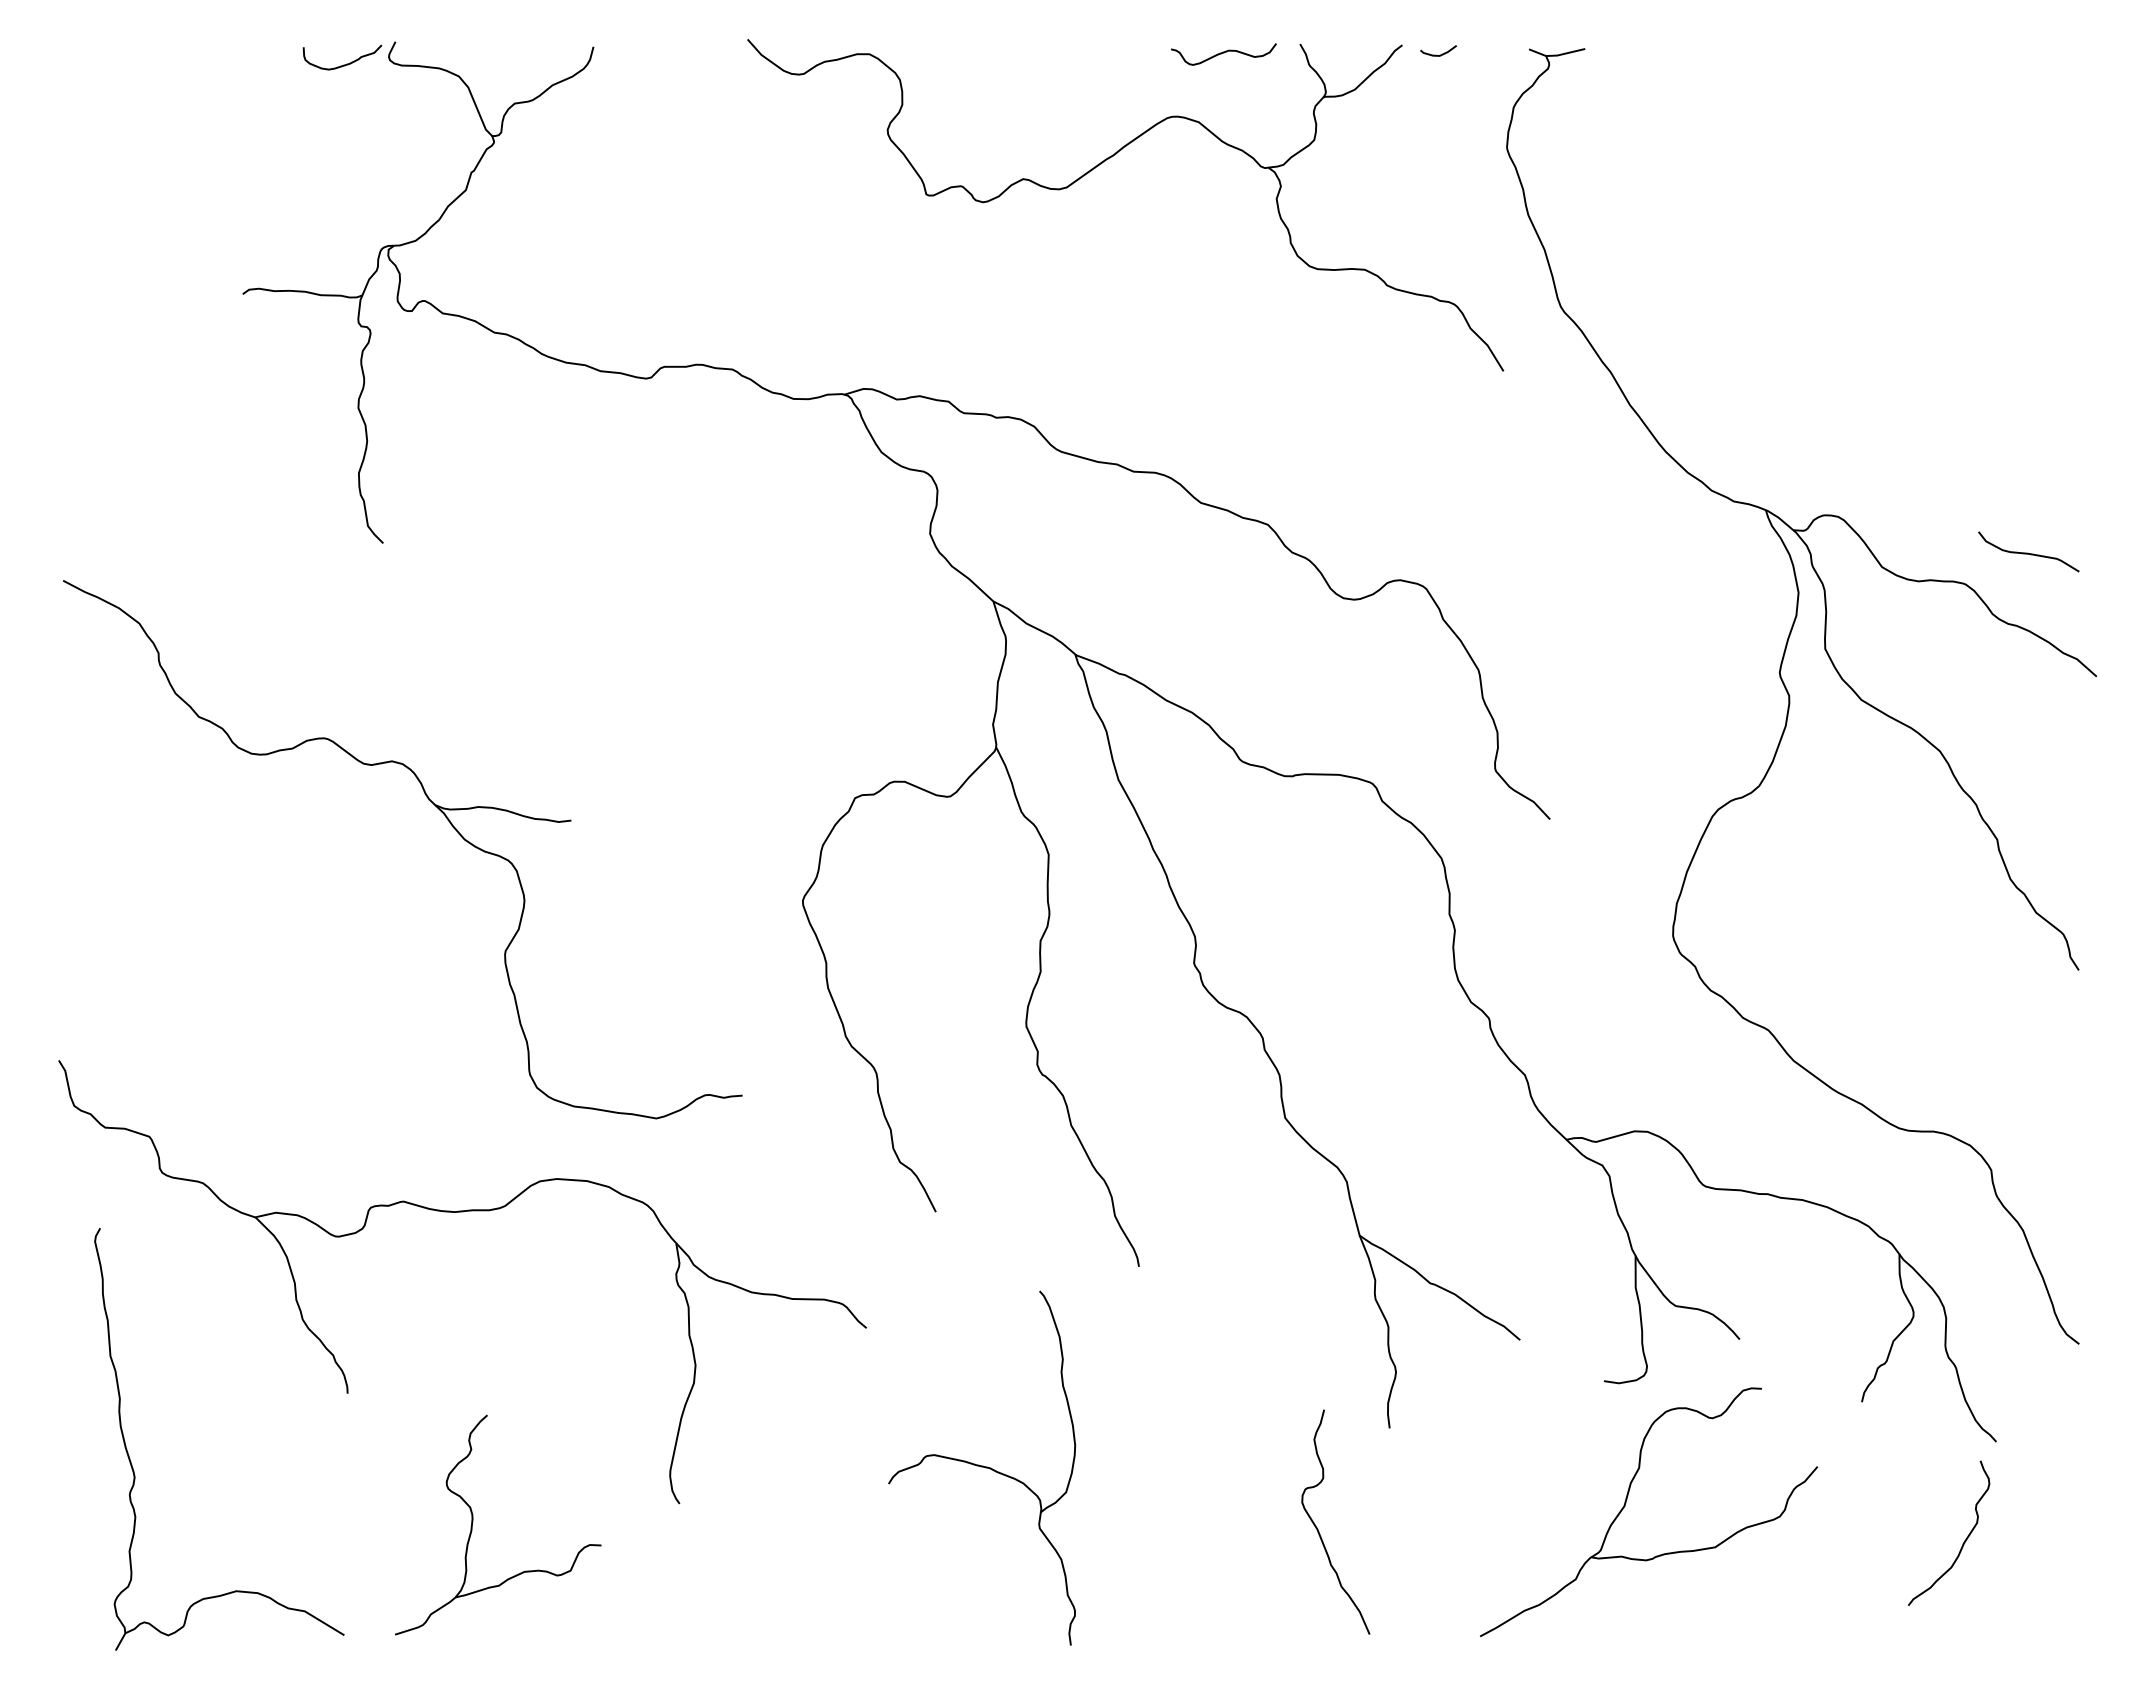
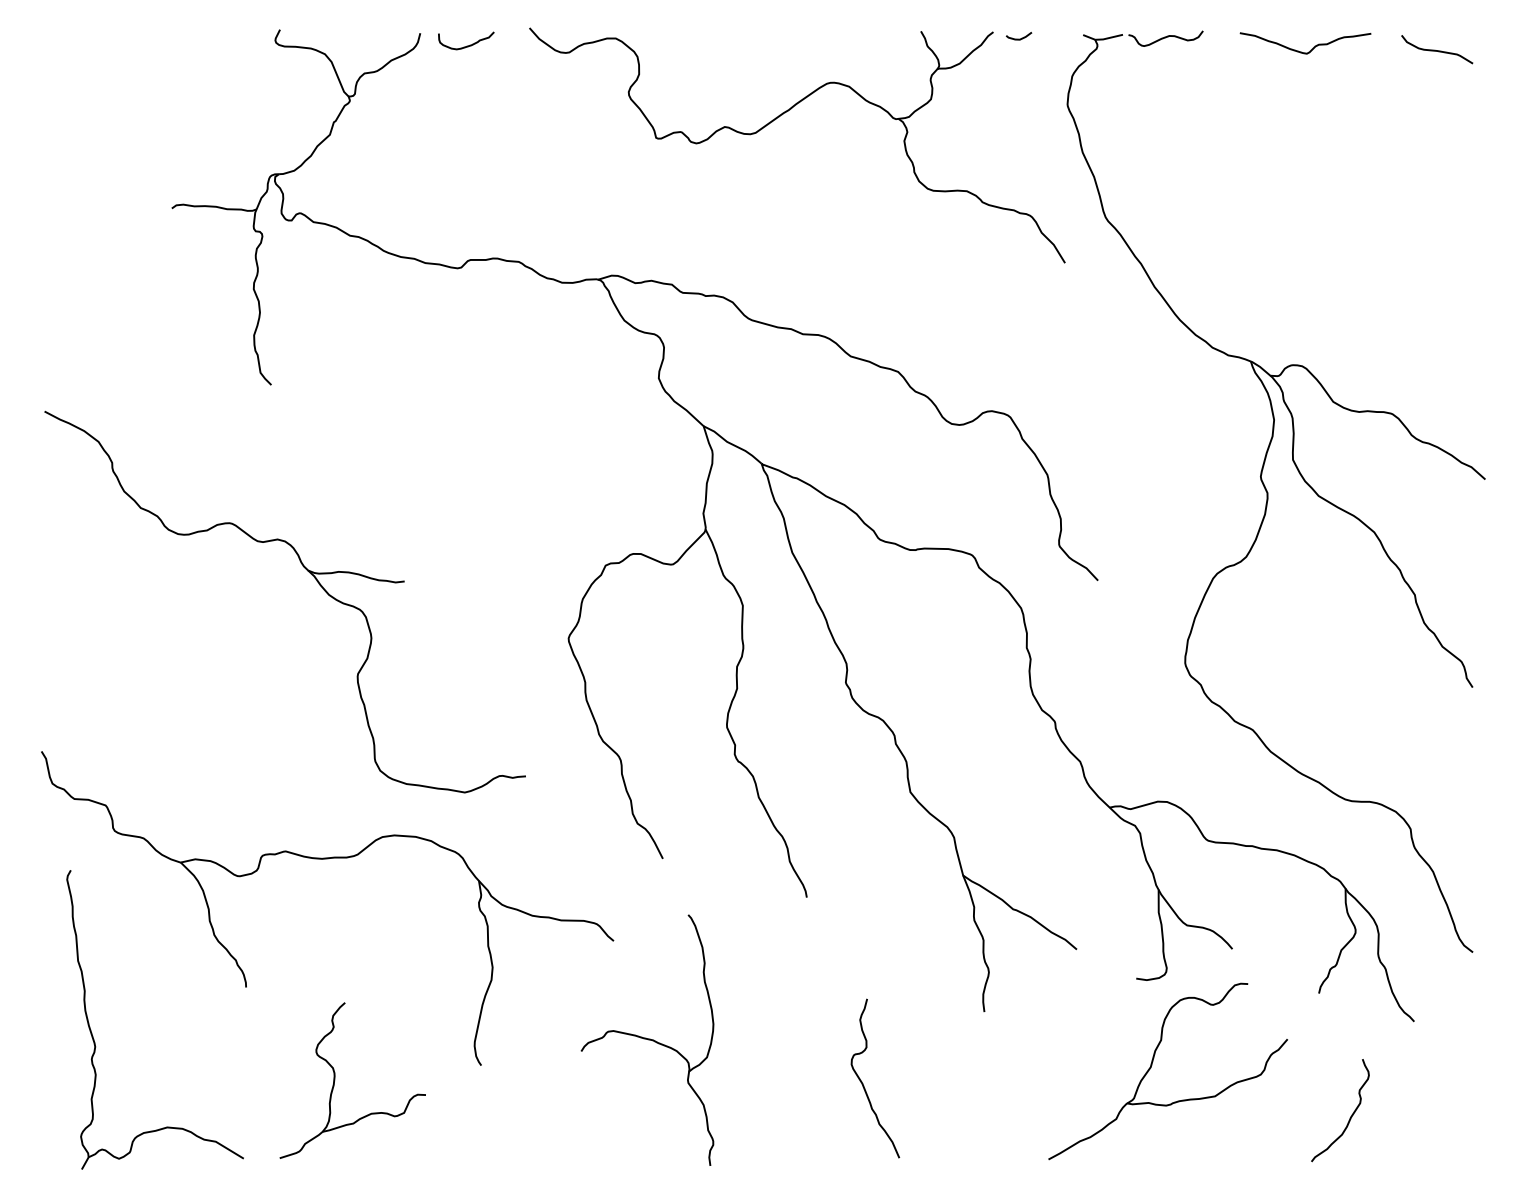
curve: (1223, 53) -> (1165, 37), moved
curve: (343, 64) -> (467, 45), moved
curve: (1851, 69) -> (1311, 49), added
curve: (2028, 552) -> (1437, 50), moved
part: (982, 1467) -> (647, 1039), moved
curve: (1318, 1529) -> (863, 1083), moved
curve: (1964, 1540) -> (1351, 1115), moved

